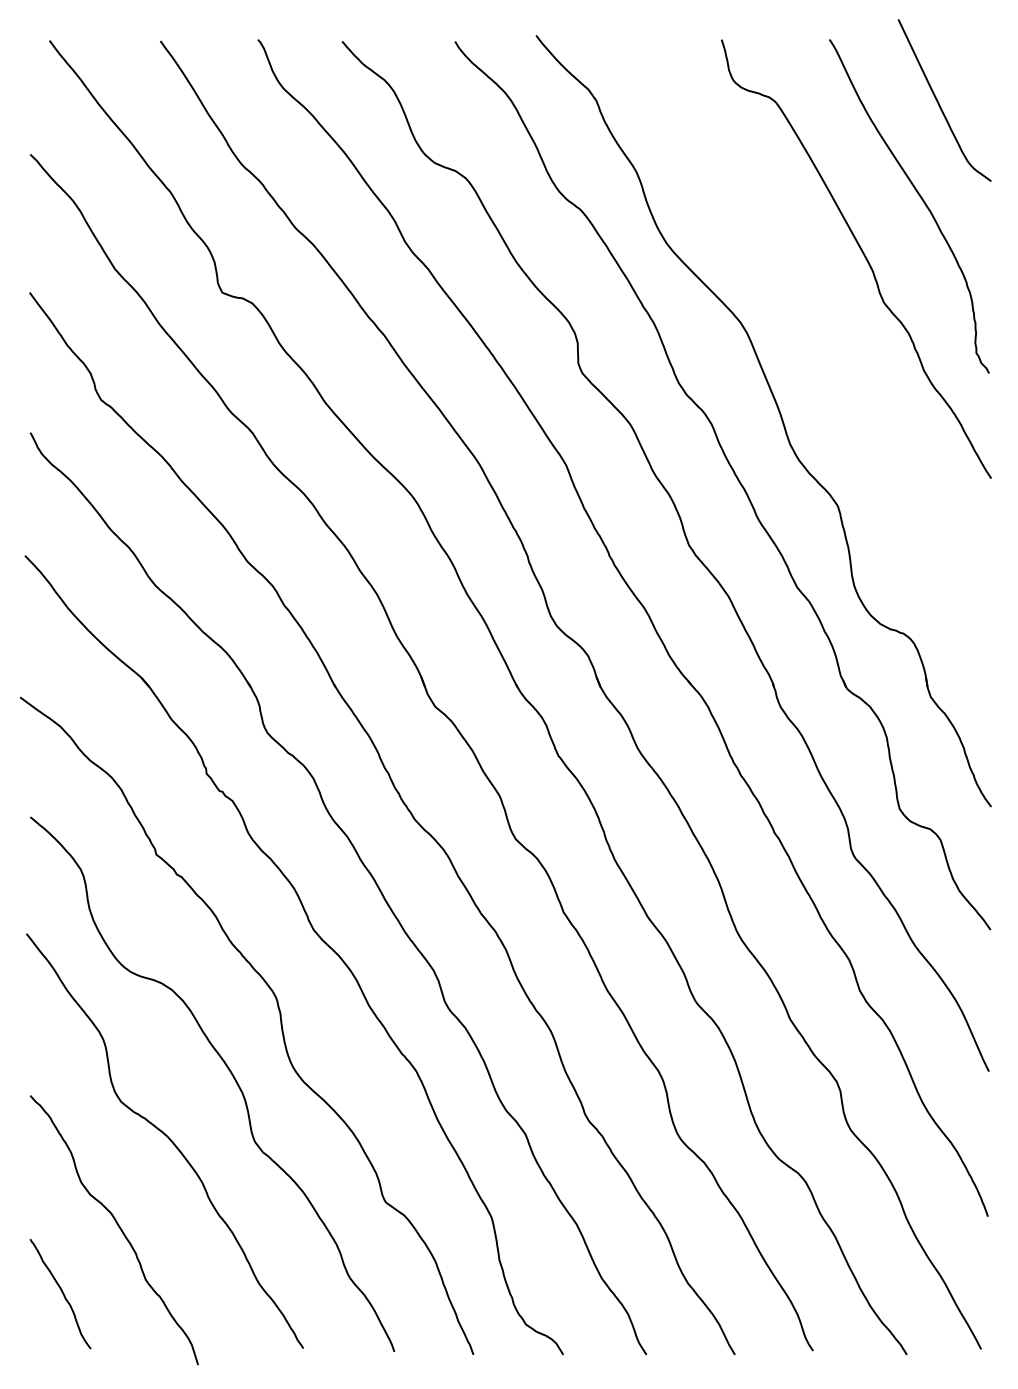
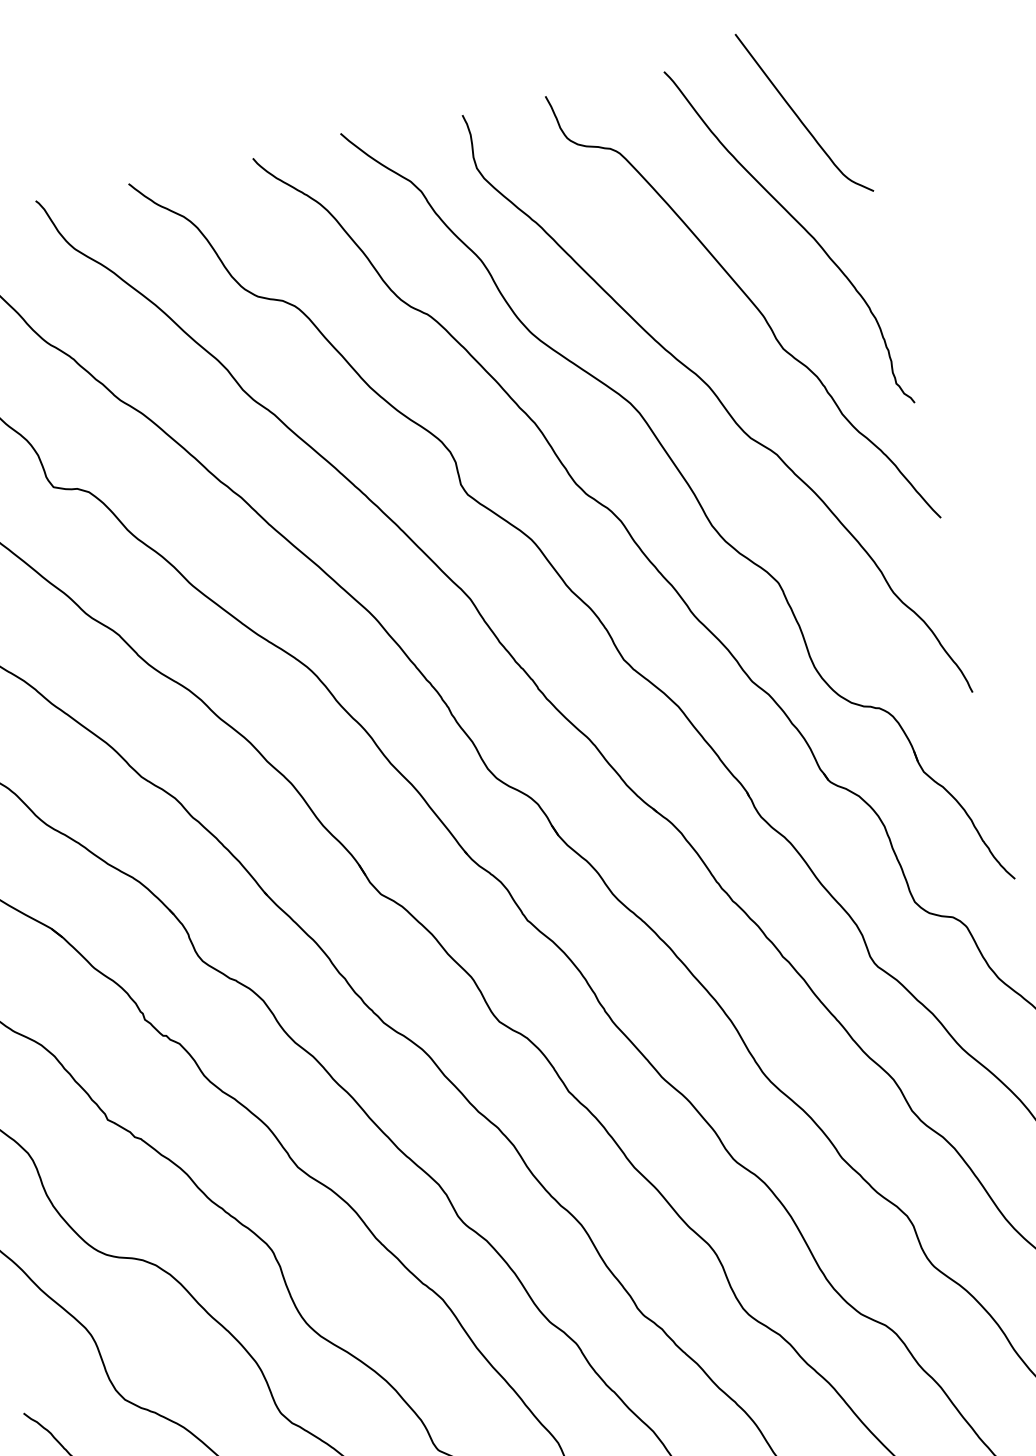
curve: (818, 337) -> (719, 401), added

